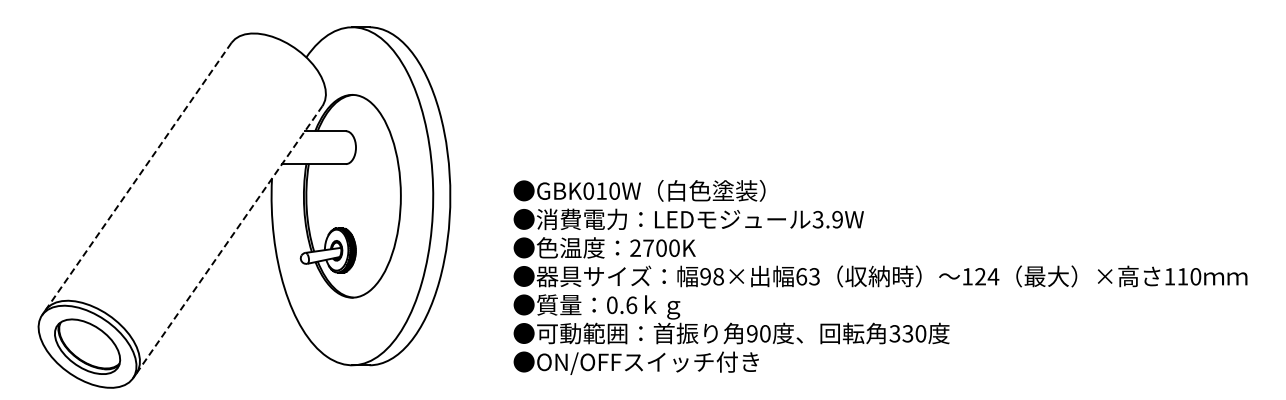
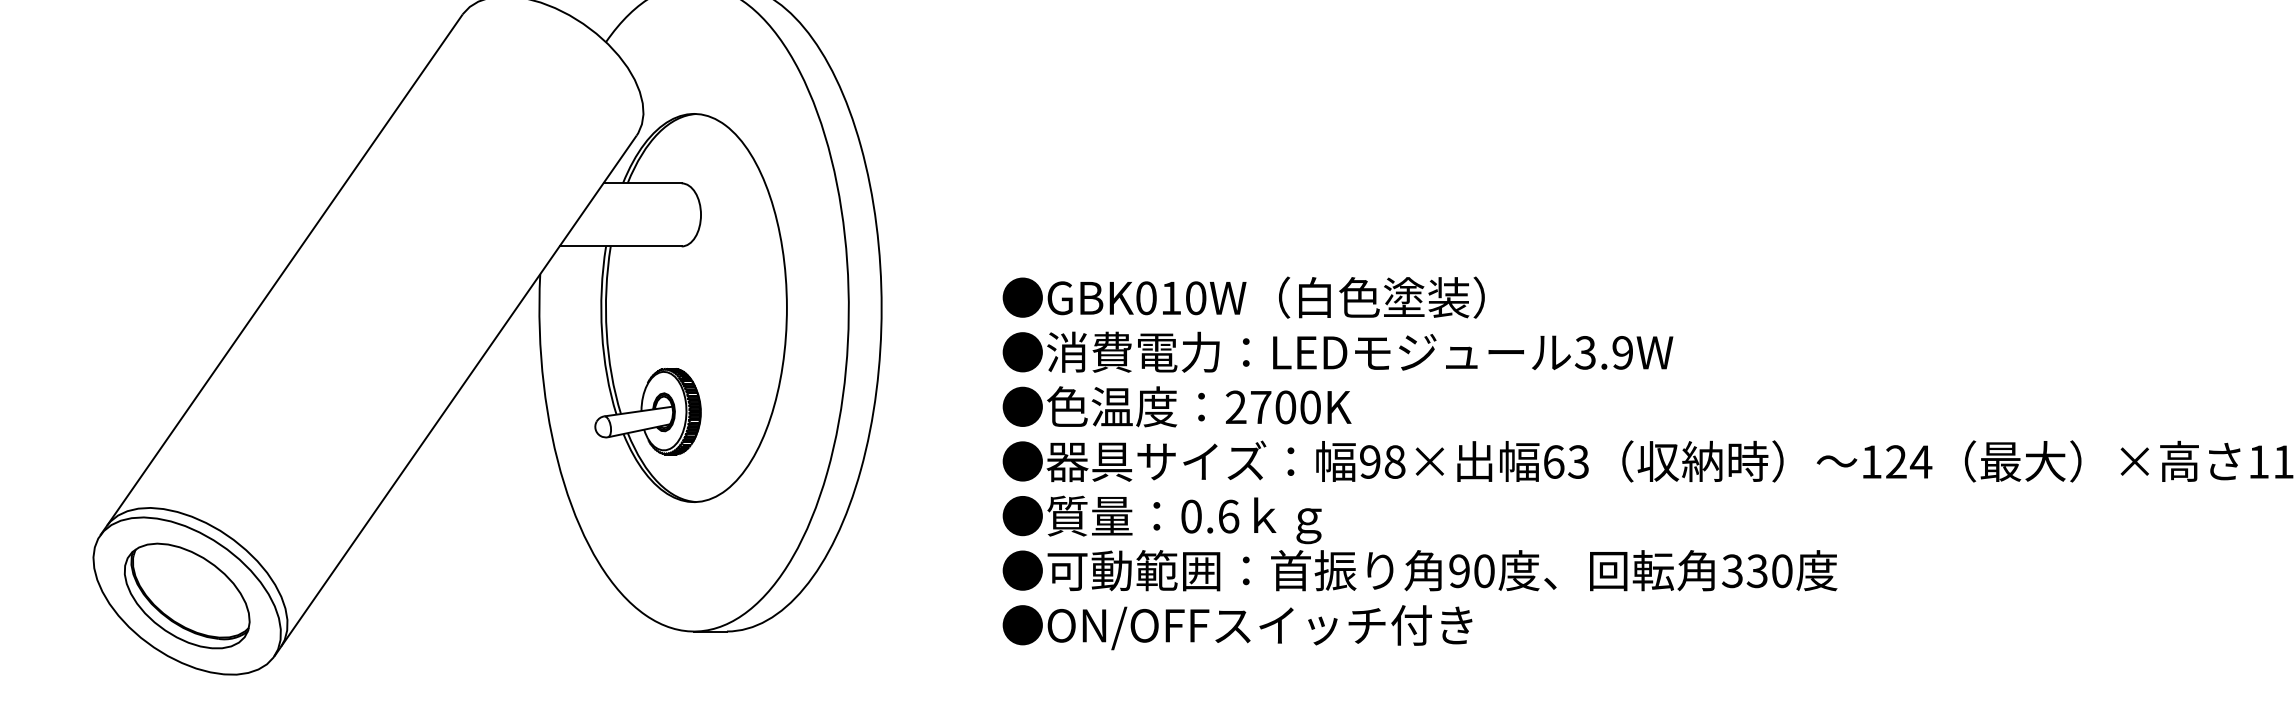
line: (138, 176) -> (284, 270), dashed -> solid
line: (229, 239) -> (458, 390), dashed -> solid

